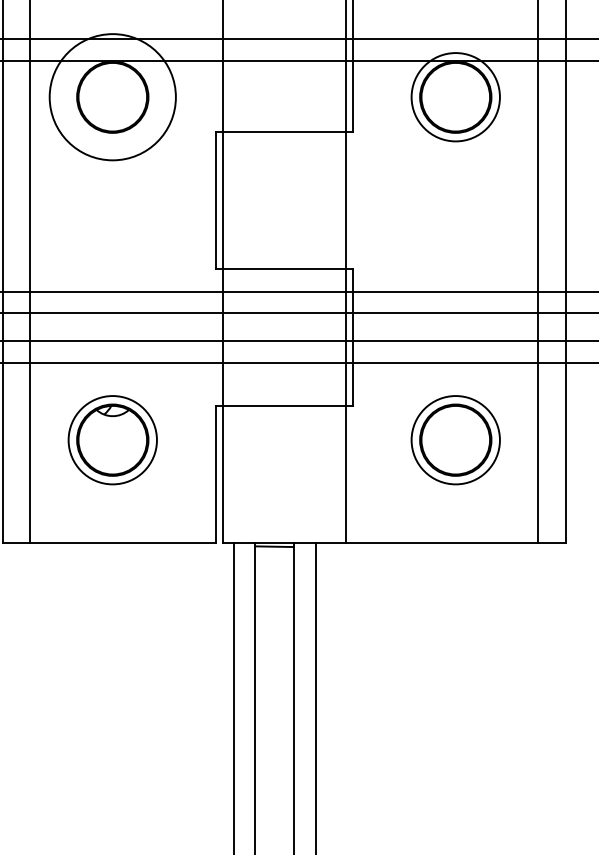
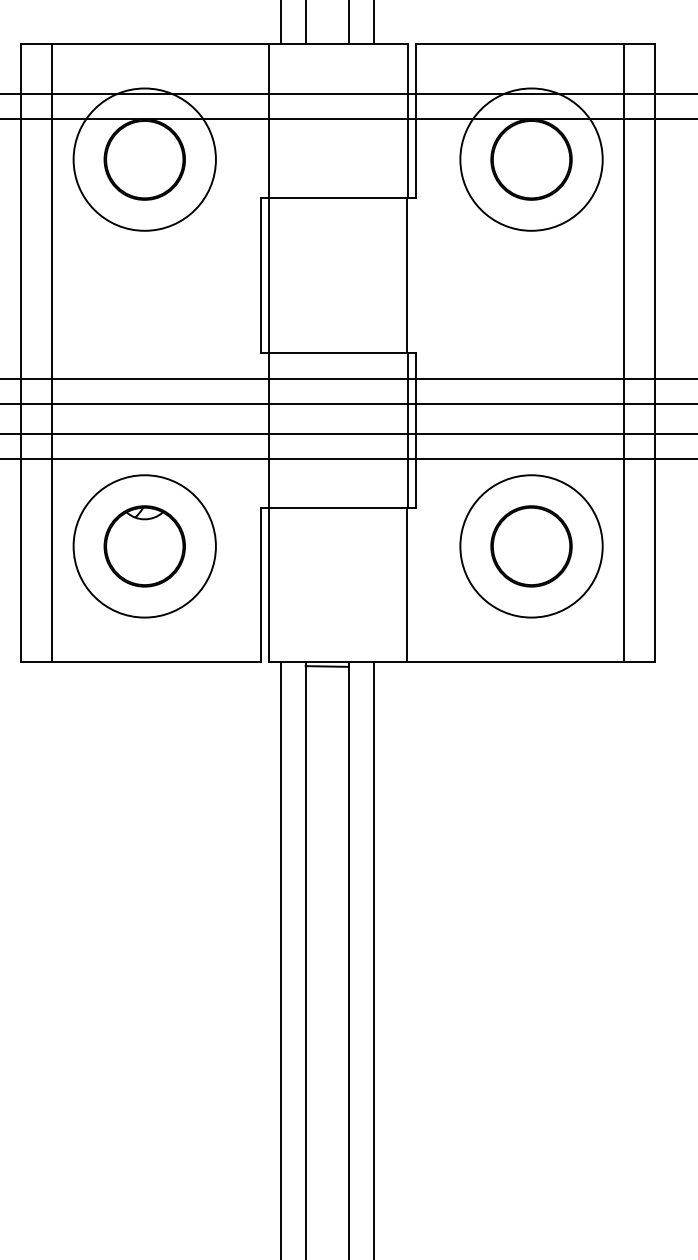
circle: (455, 97) -> (531, 159), size x1.43
circle: (112, 440) -> (144, 546), size x1.43
circle: (455, 440) -> (531, 546), size x1.43

